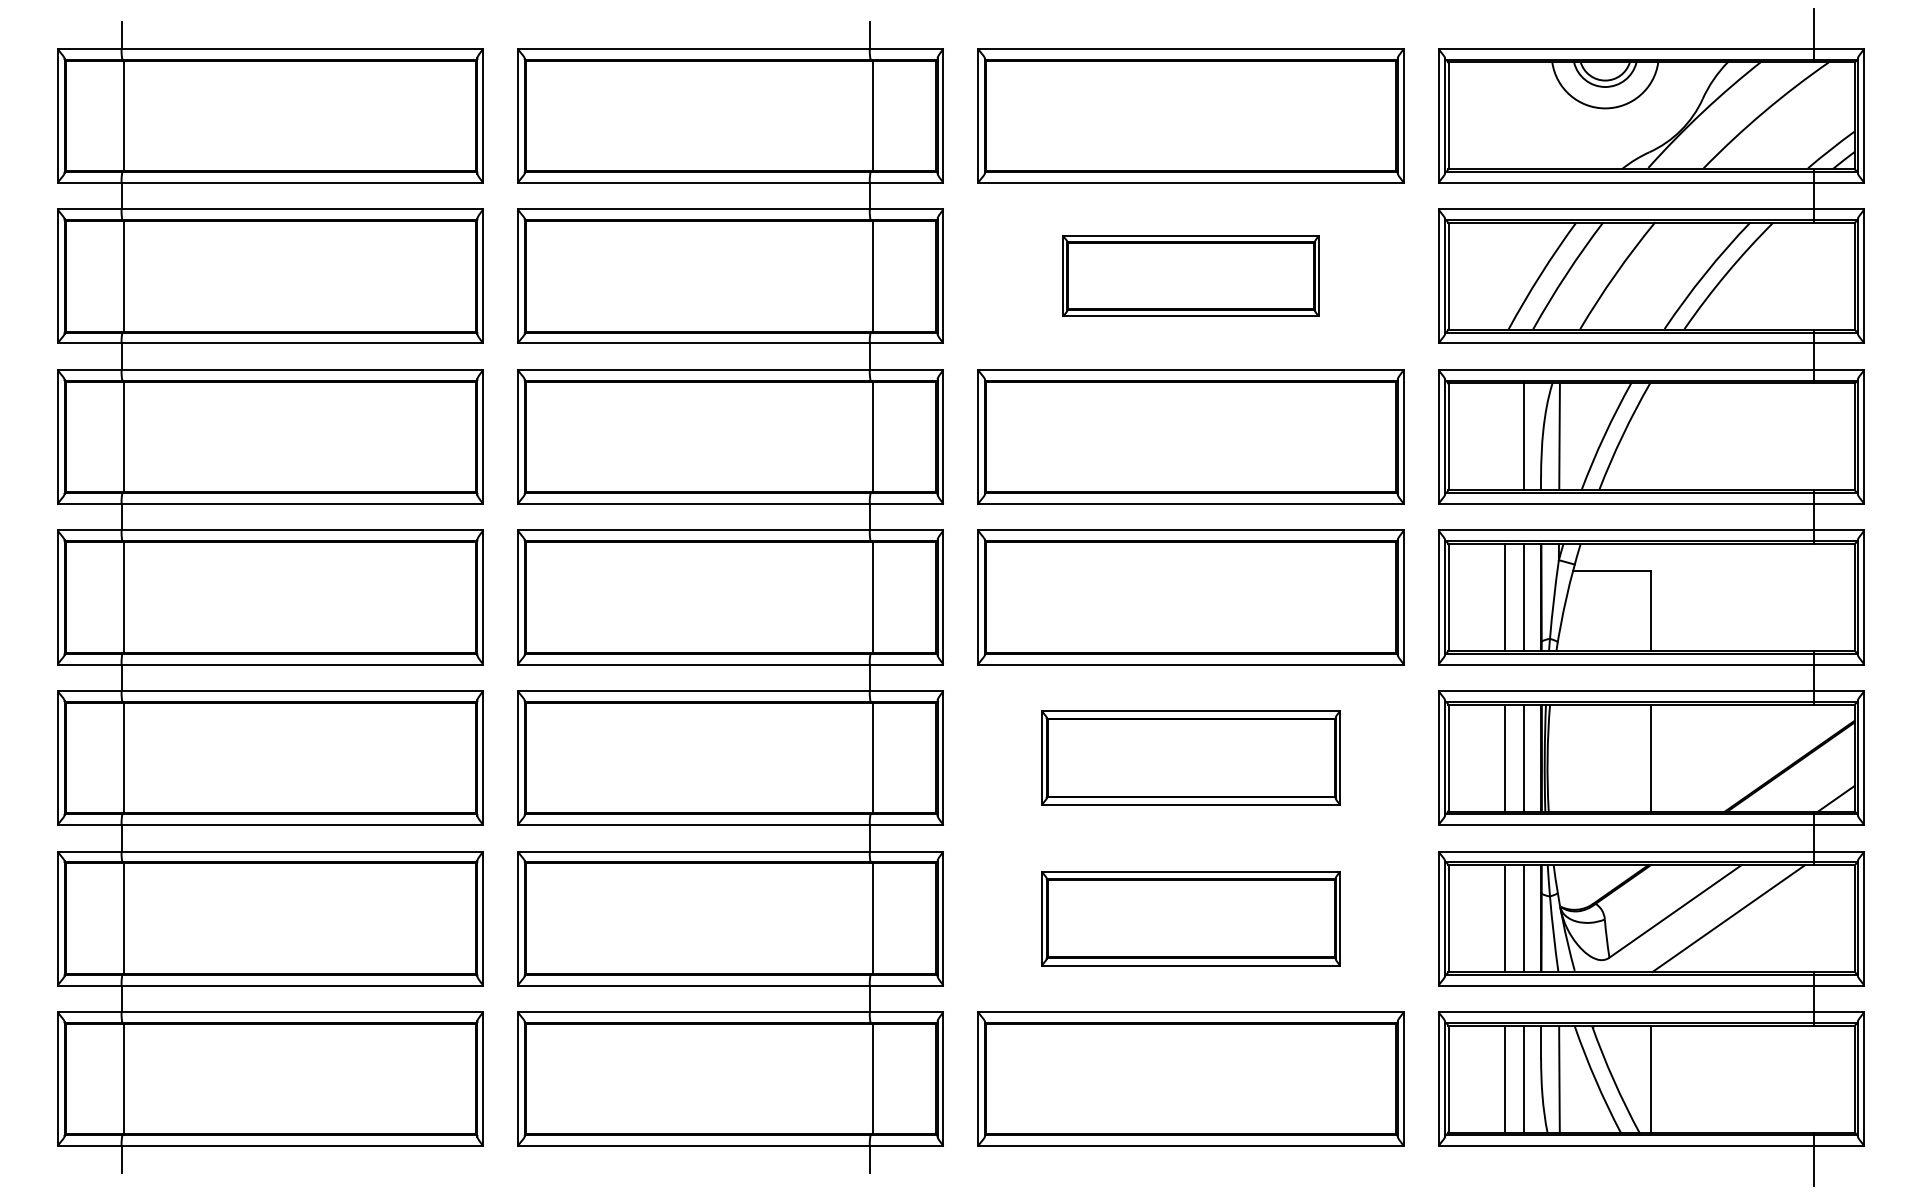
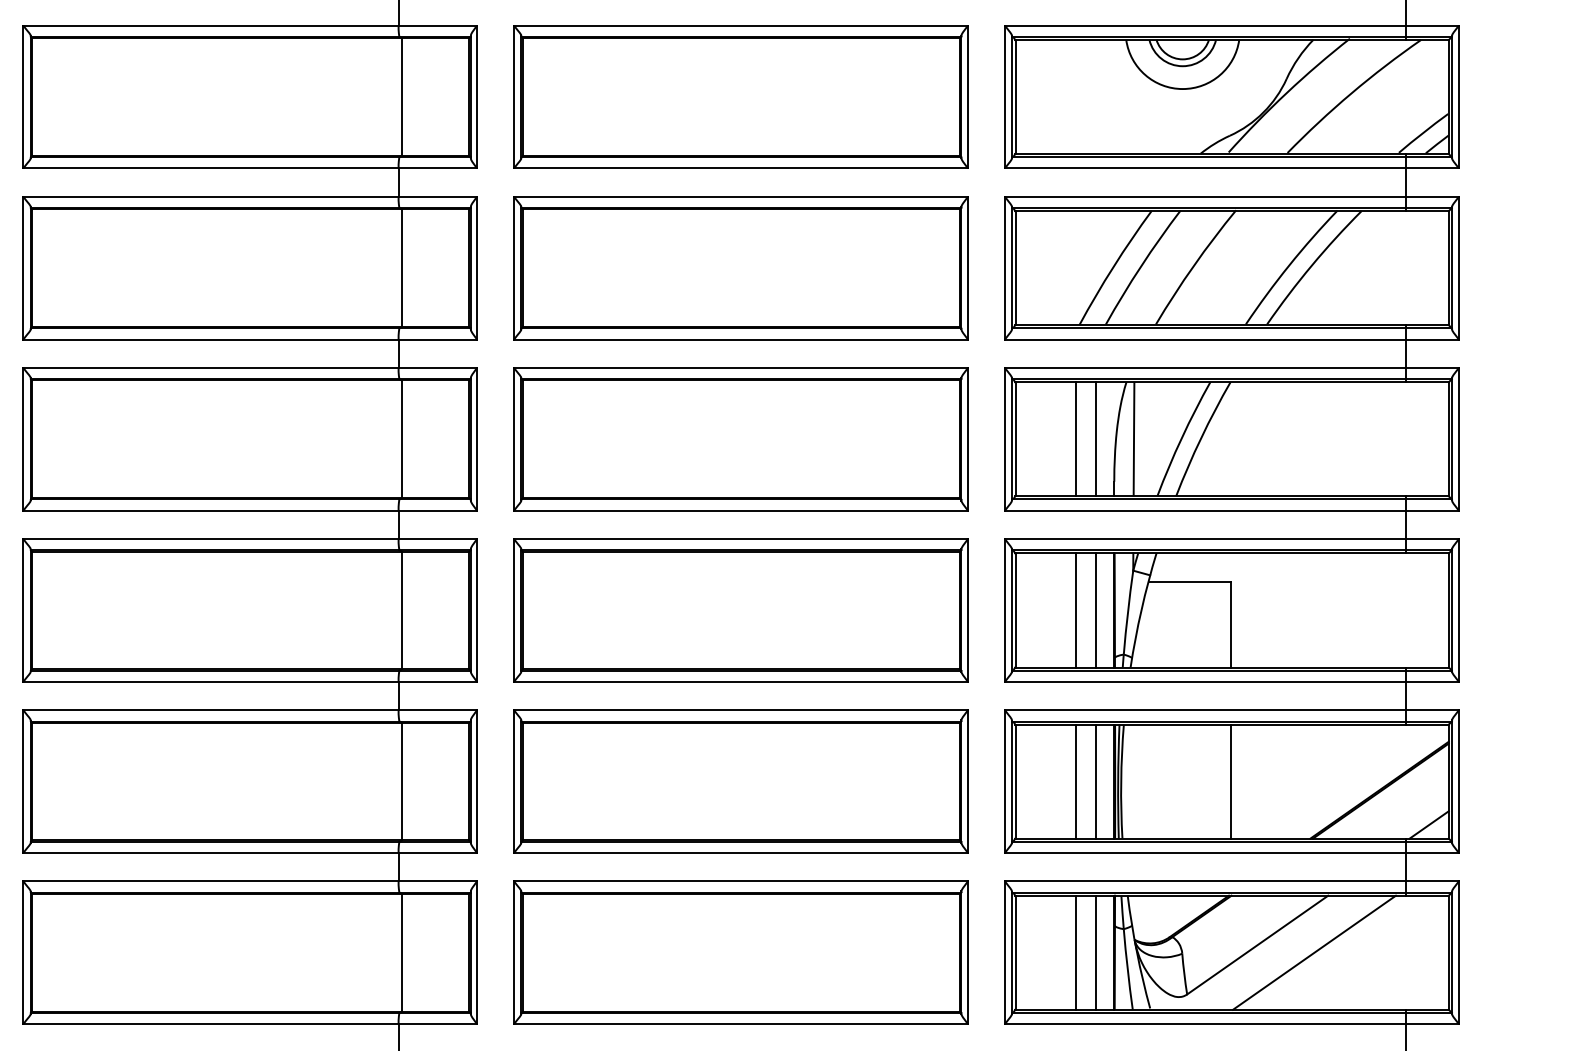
part: (1190, 275) -> (740, 267), size x1.67
line: (1504, 436) -> (1075, 438), added
part: (1190, 757) -> (740, 781), size x1.43
part: (1190, 918) -> (740, 952), size x1.43

